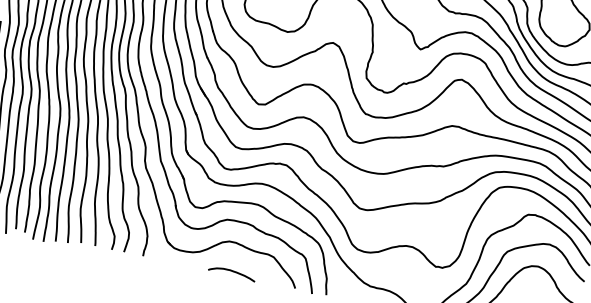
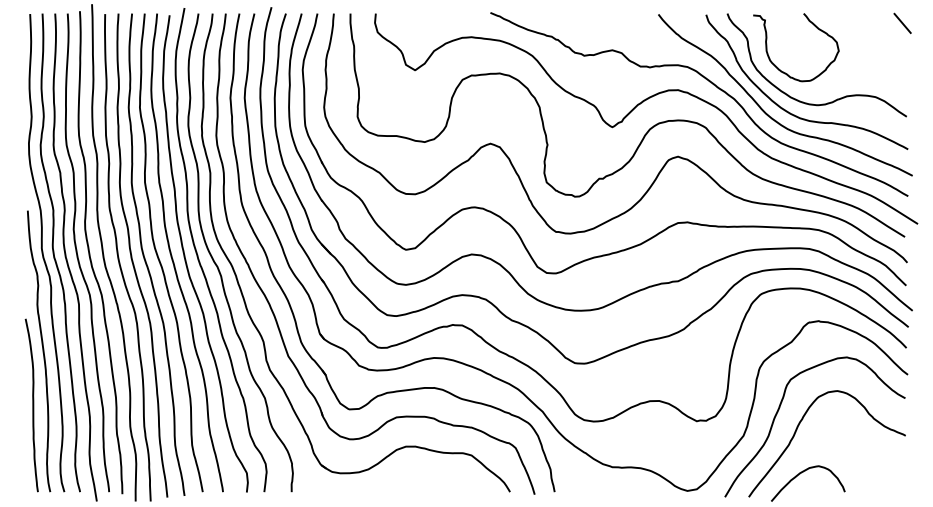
curve: (232, 271) -> (418, 487), removed

